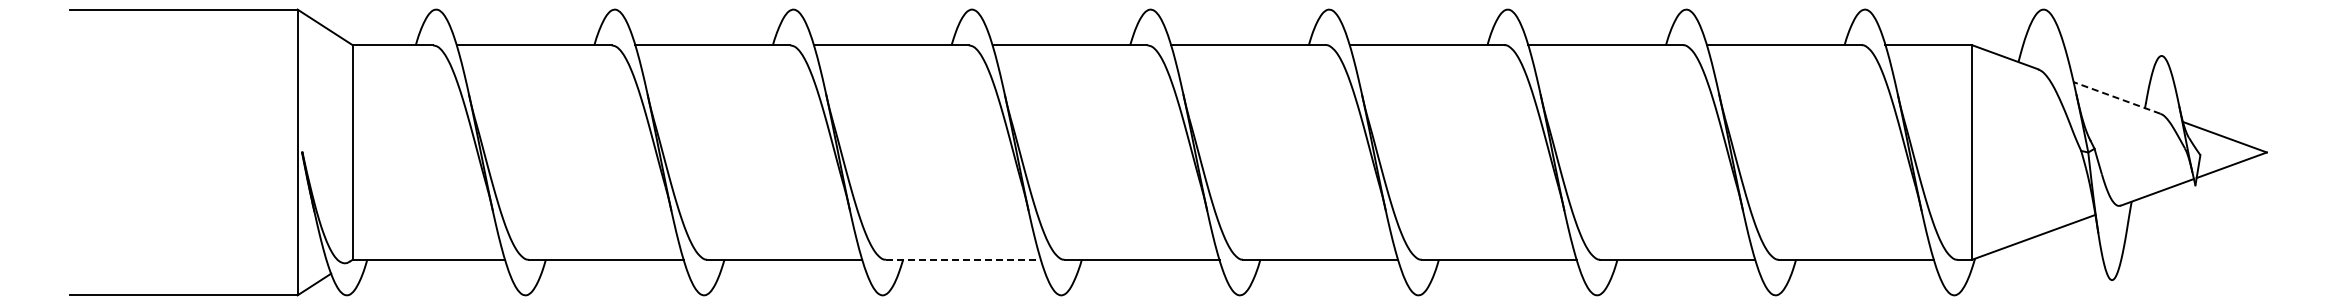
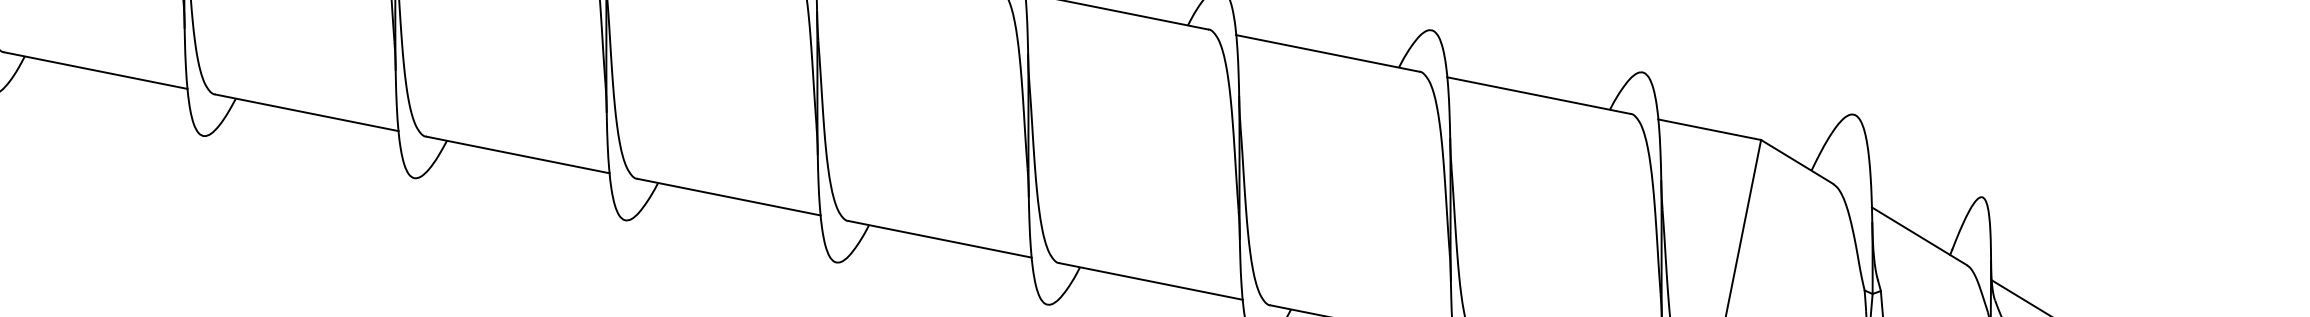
line: (2116, 97) -> (1918, 235), dashed -> solid
line: (963, 259) -> (518, 154), dashed -> solid

